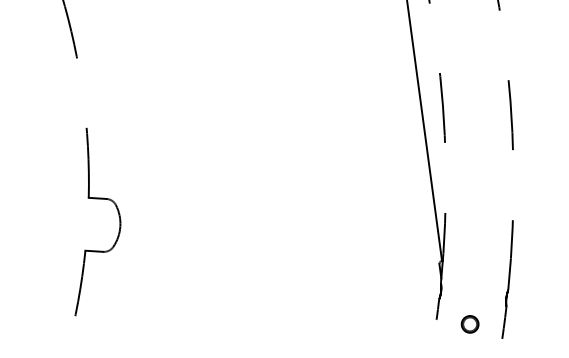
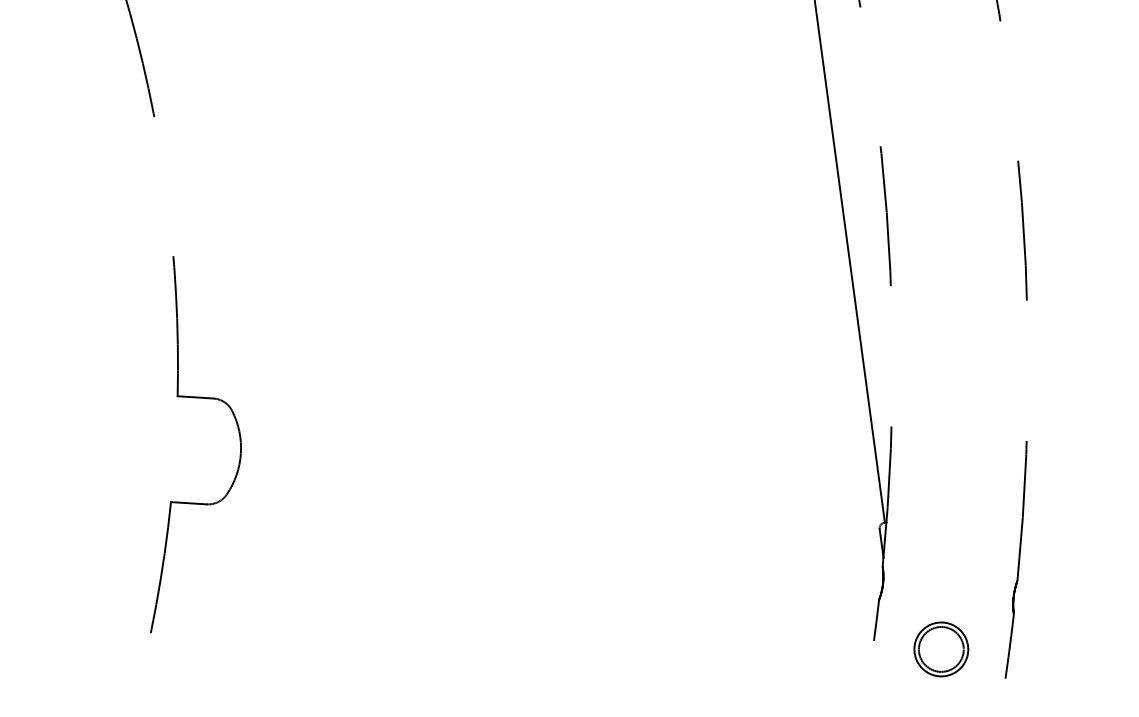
part: (469, 324) -> (939, 649), size x1.6

